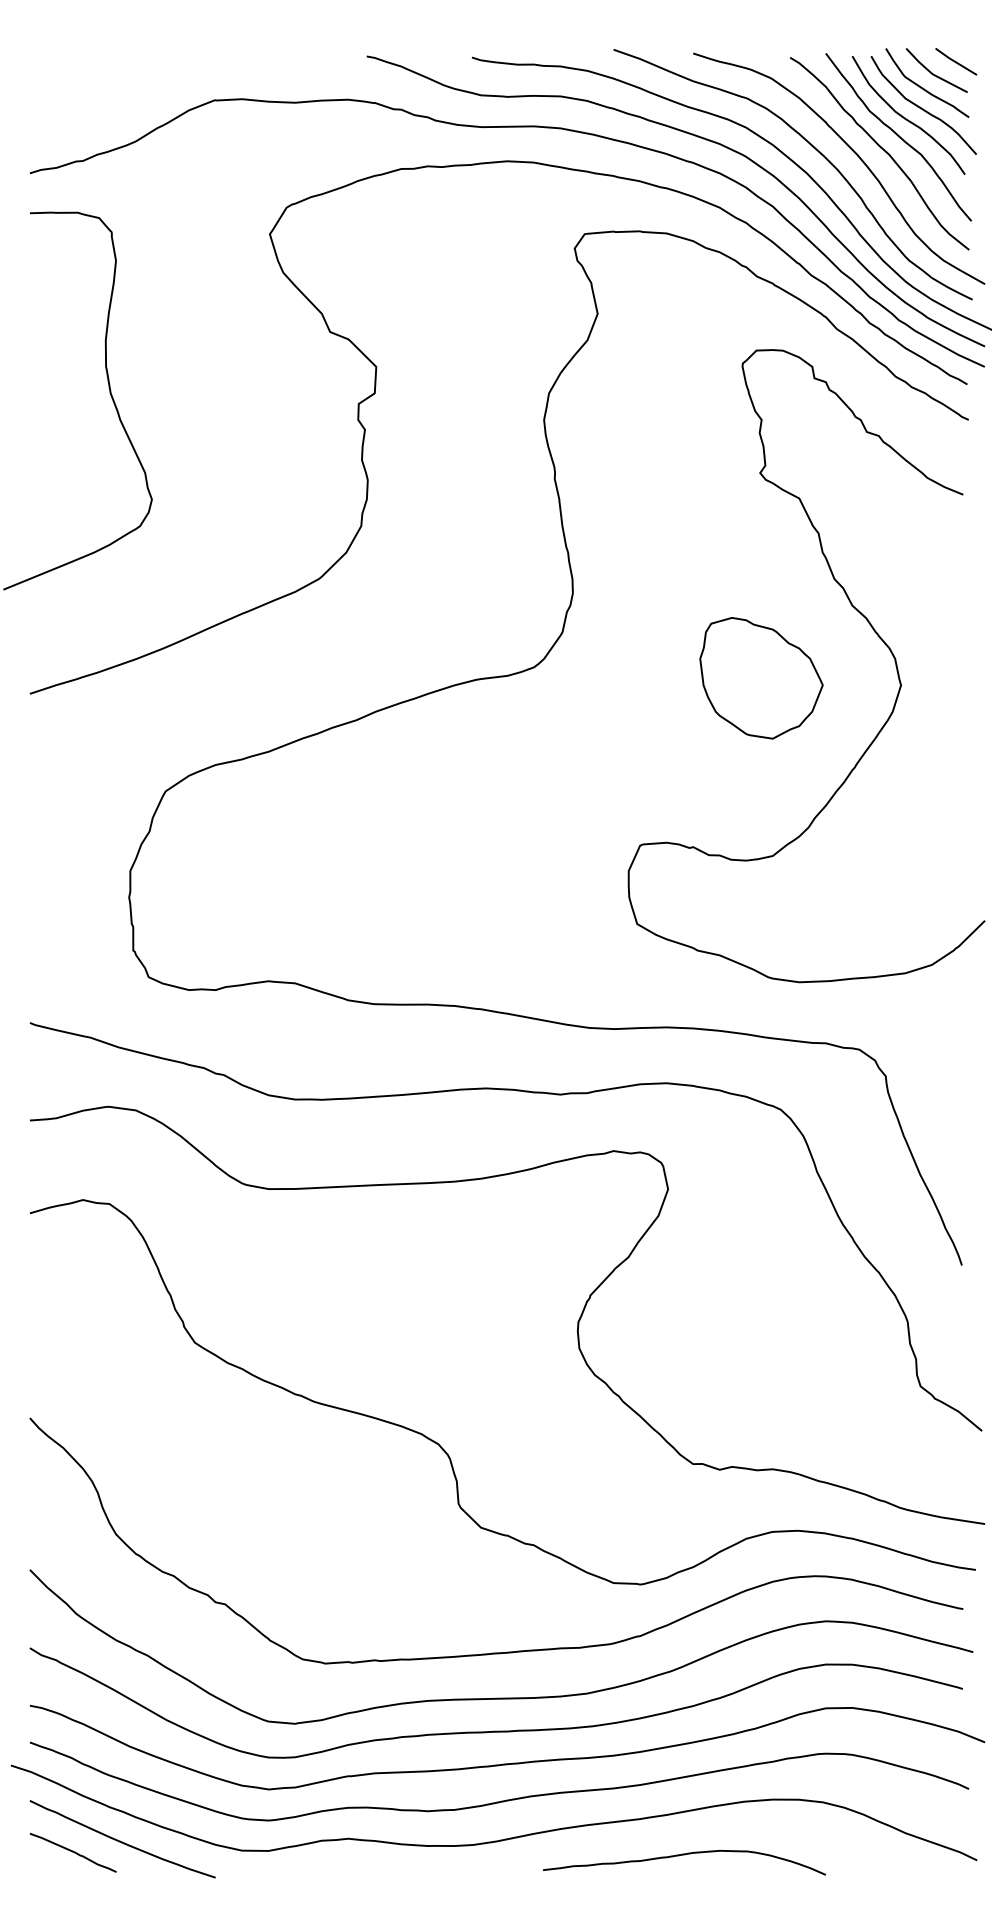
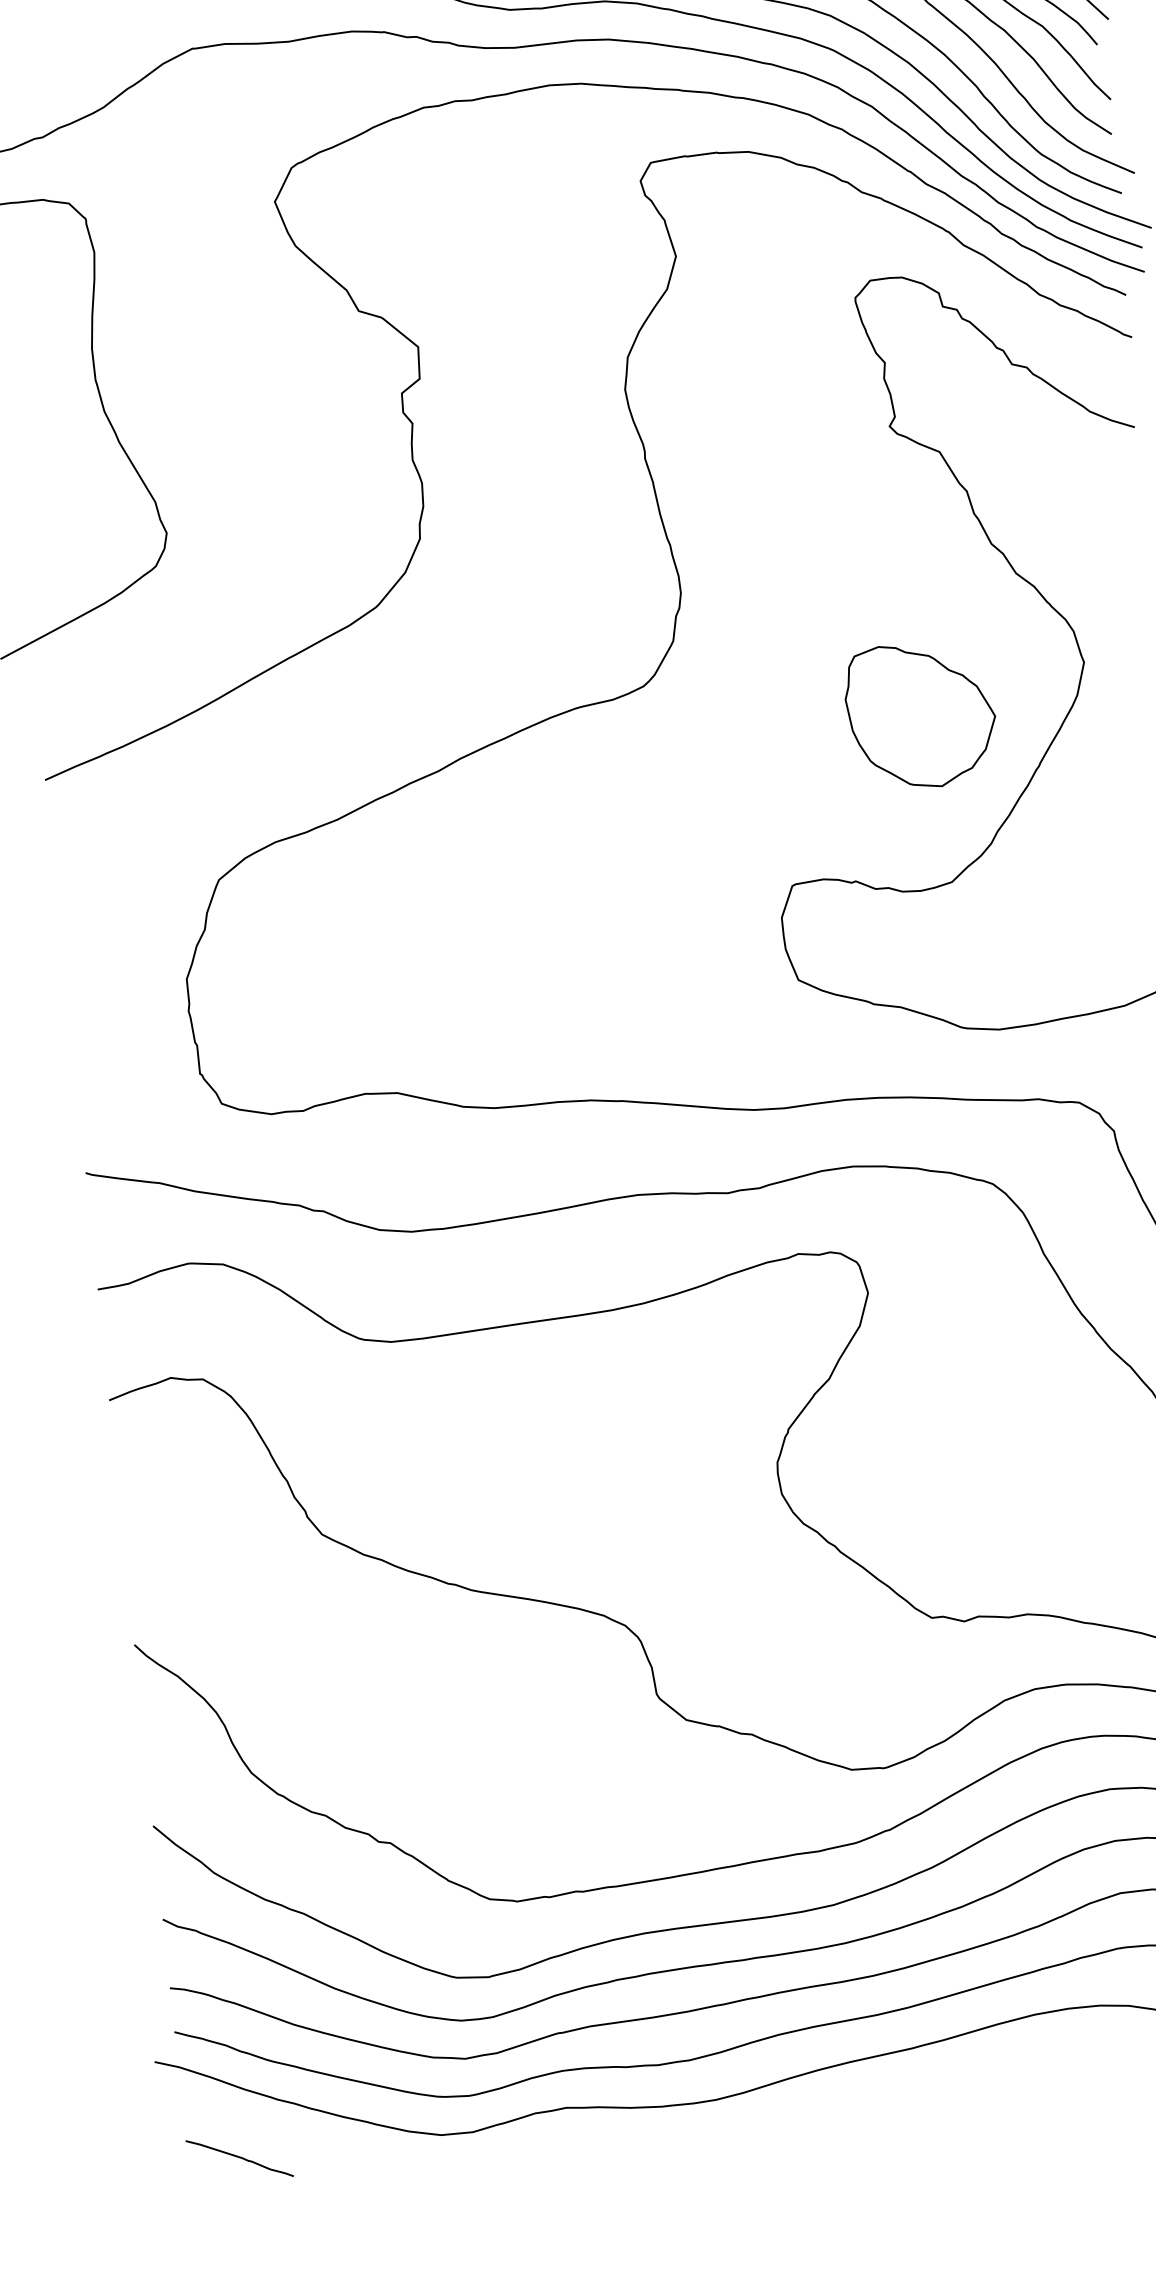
part: (761, 678) -> (921, 715), moved
curve: (122, 1841) -> (297, 2138), removed
curve: (684, 1855) -> (969, 2086), removed

